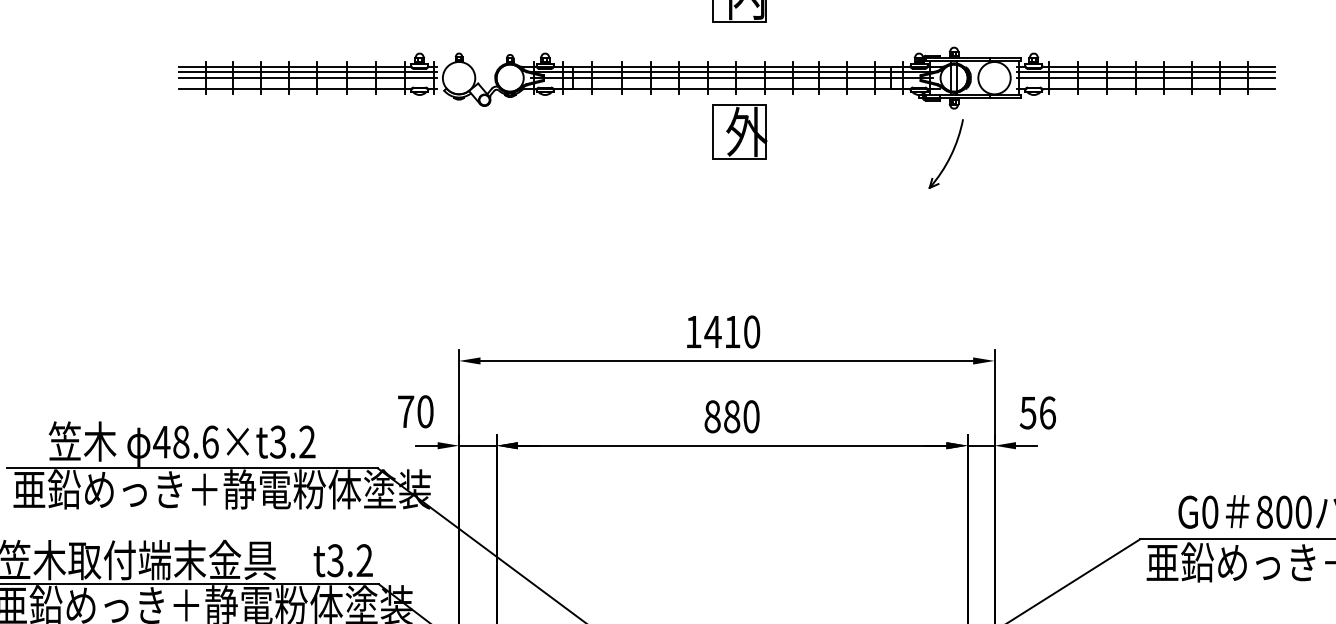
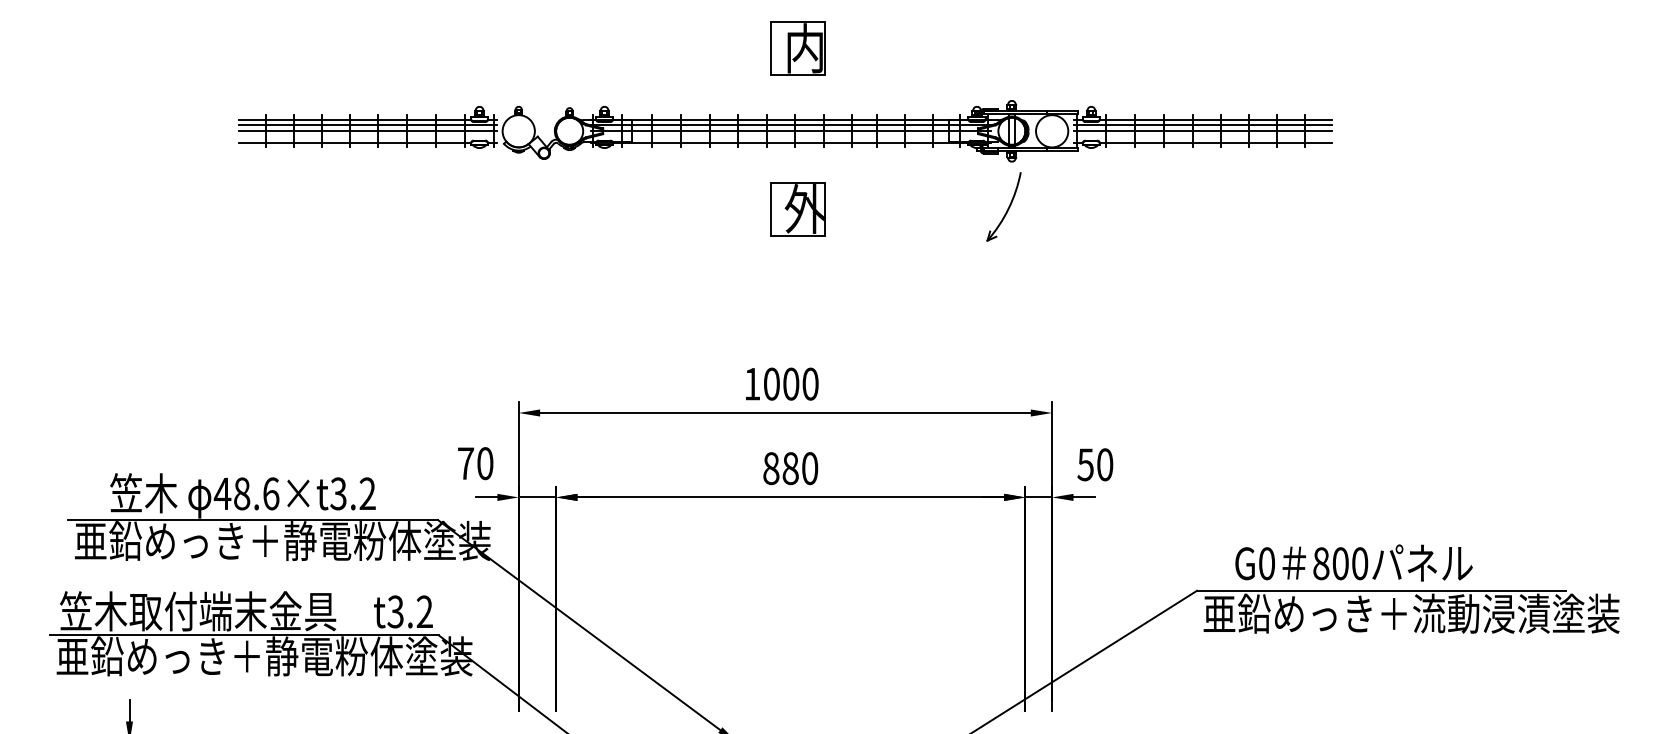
part: (738, 132) -> (797, 209), moved
text: (722, 331) -> (781, 383), 1410 -> 1000
text: (1048, 412) -> (1105, 464), 56 -> 50

